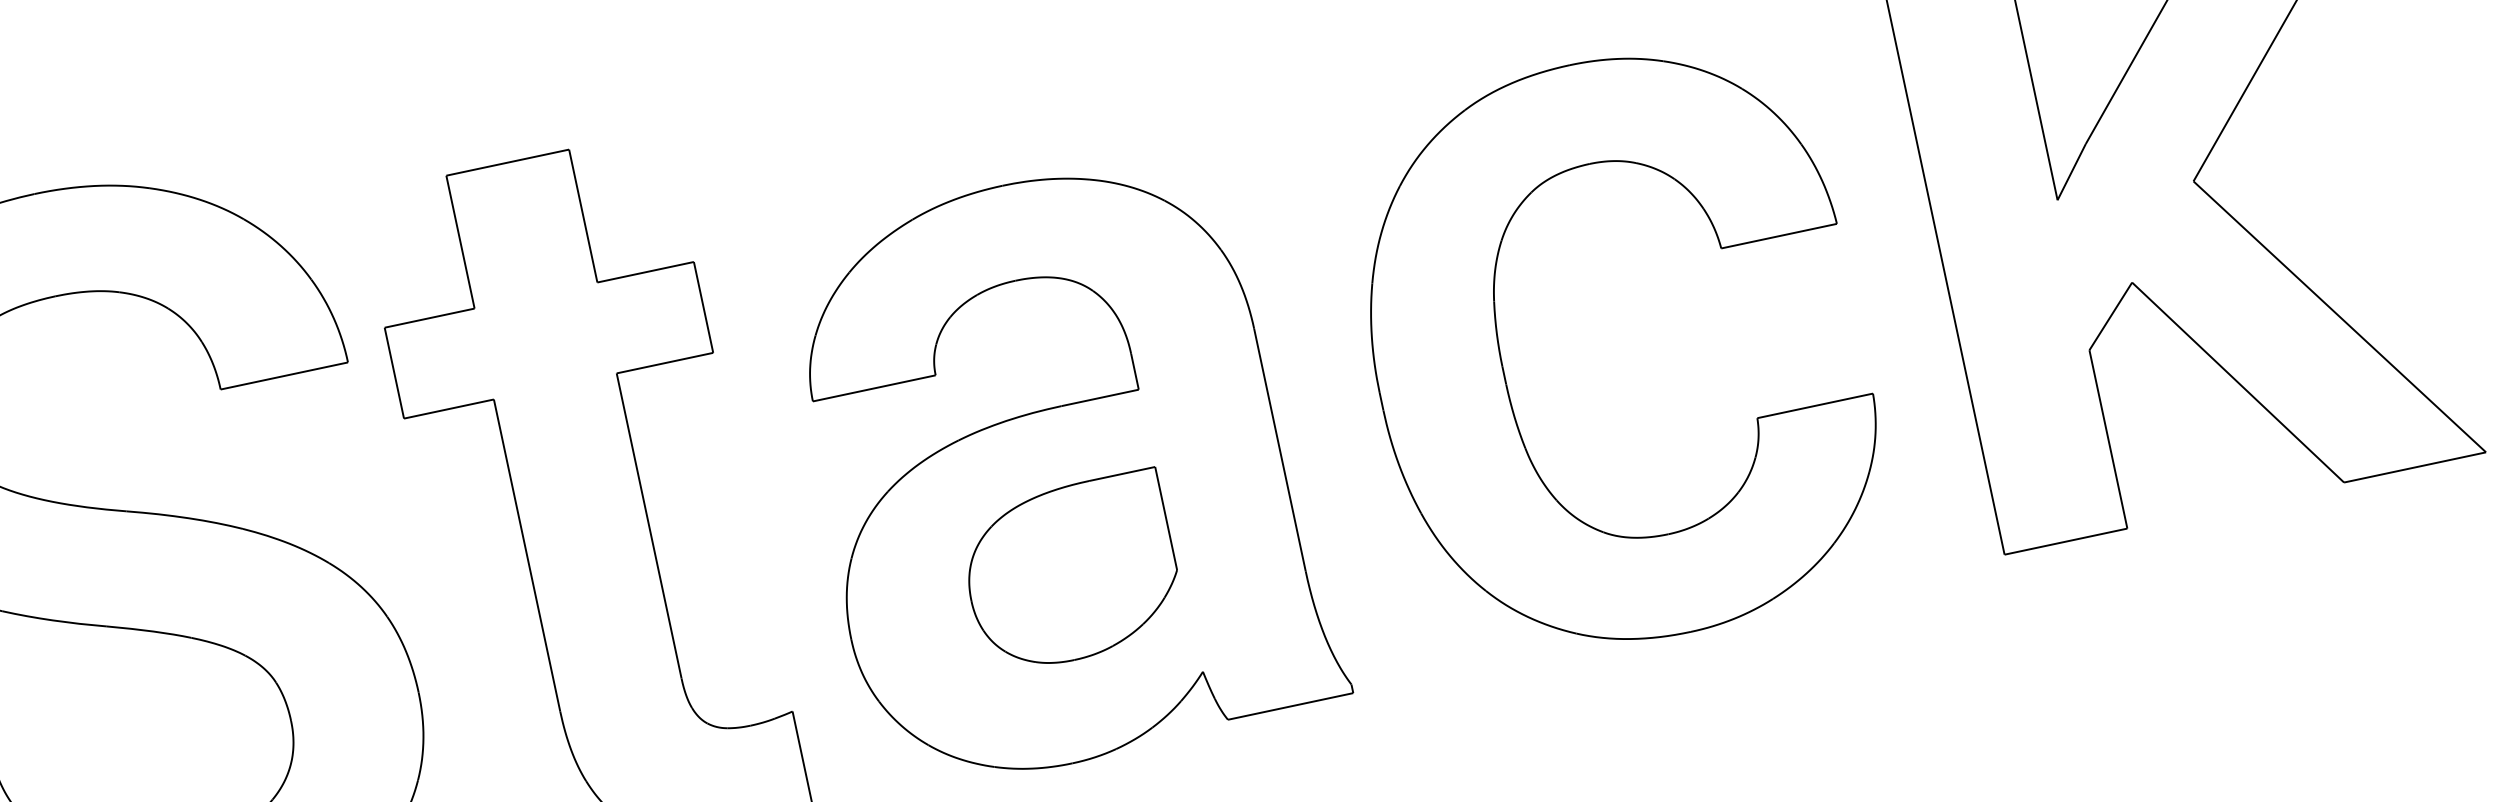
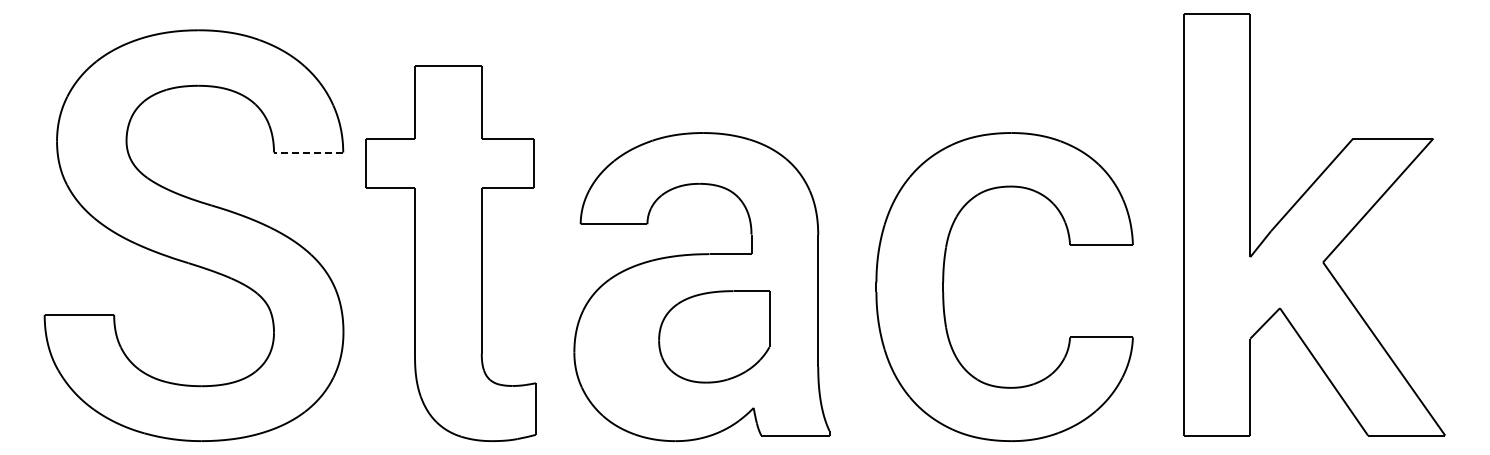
line: (284, 375) -> (308, 152), solid -> dashed
part: (1071, 571) -> (714, 336), moved

